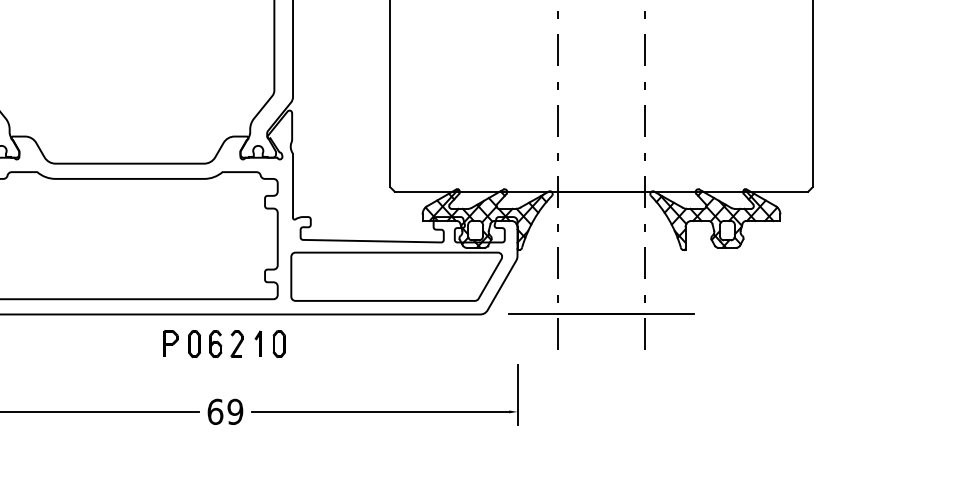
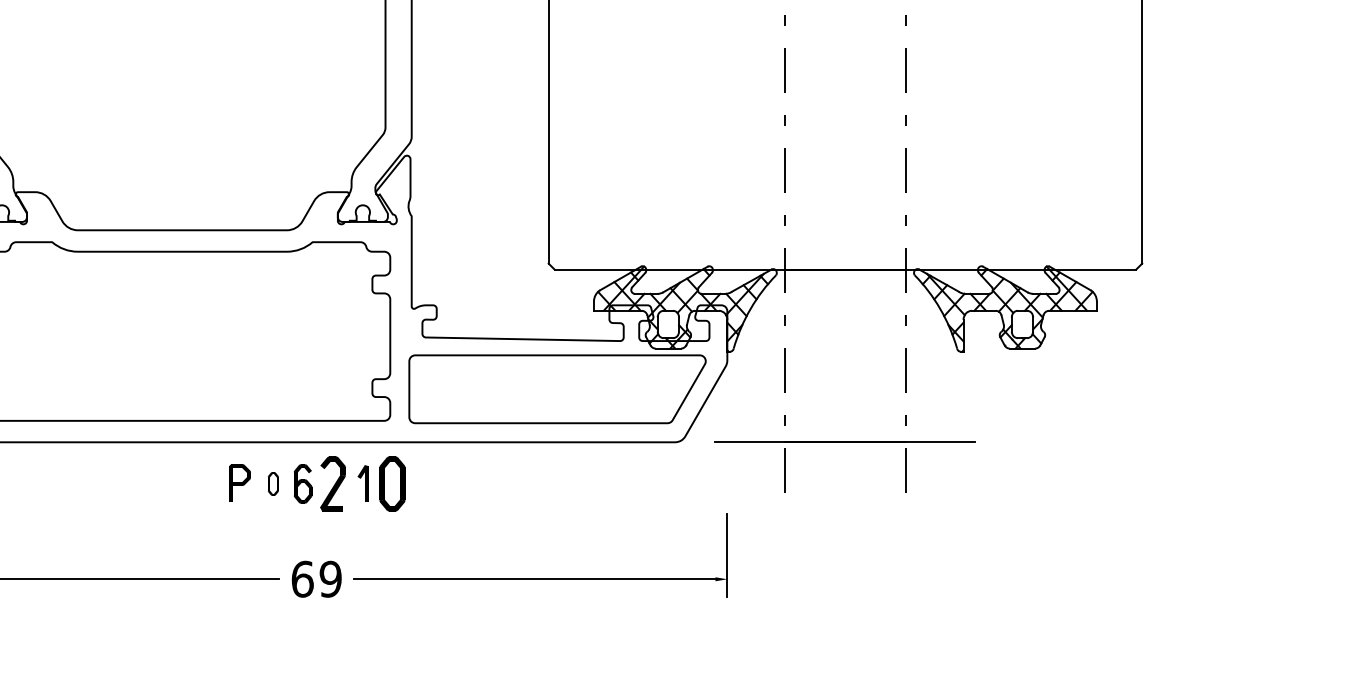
part: (194, 343) -> (273, 483), size x0.6
part: (236, 343) -> (332, 483), size x1.4
part: (279, 343) -> (392, 483), size x1.4

